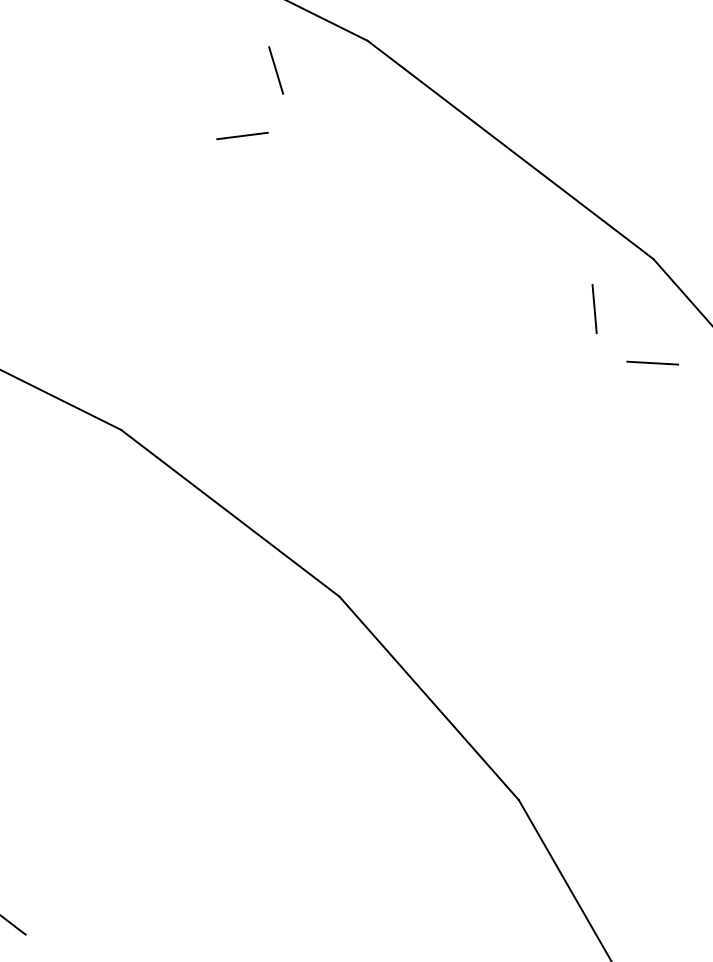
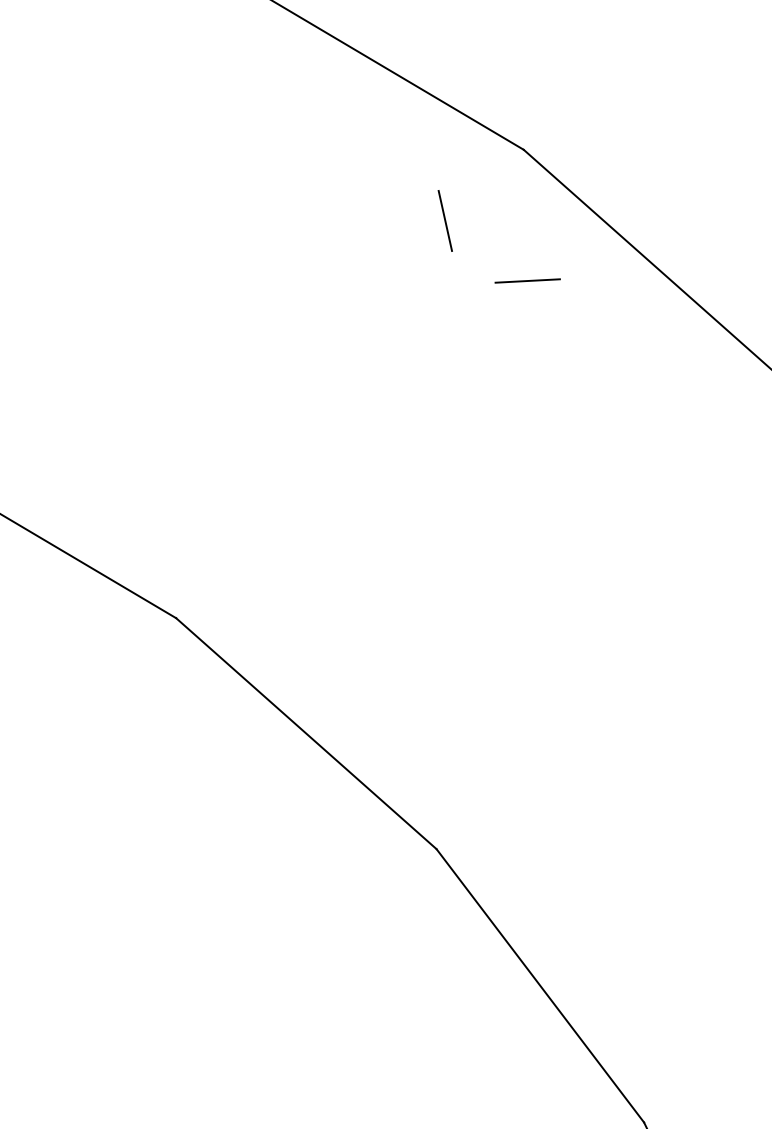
line: (276, 70) -> (445, 221), moved
line: (242, 135) -> (527, 280), moved

